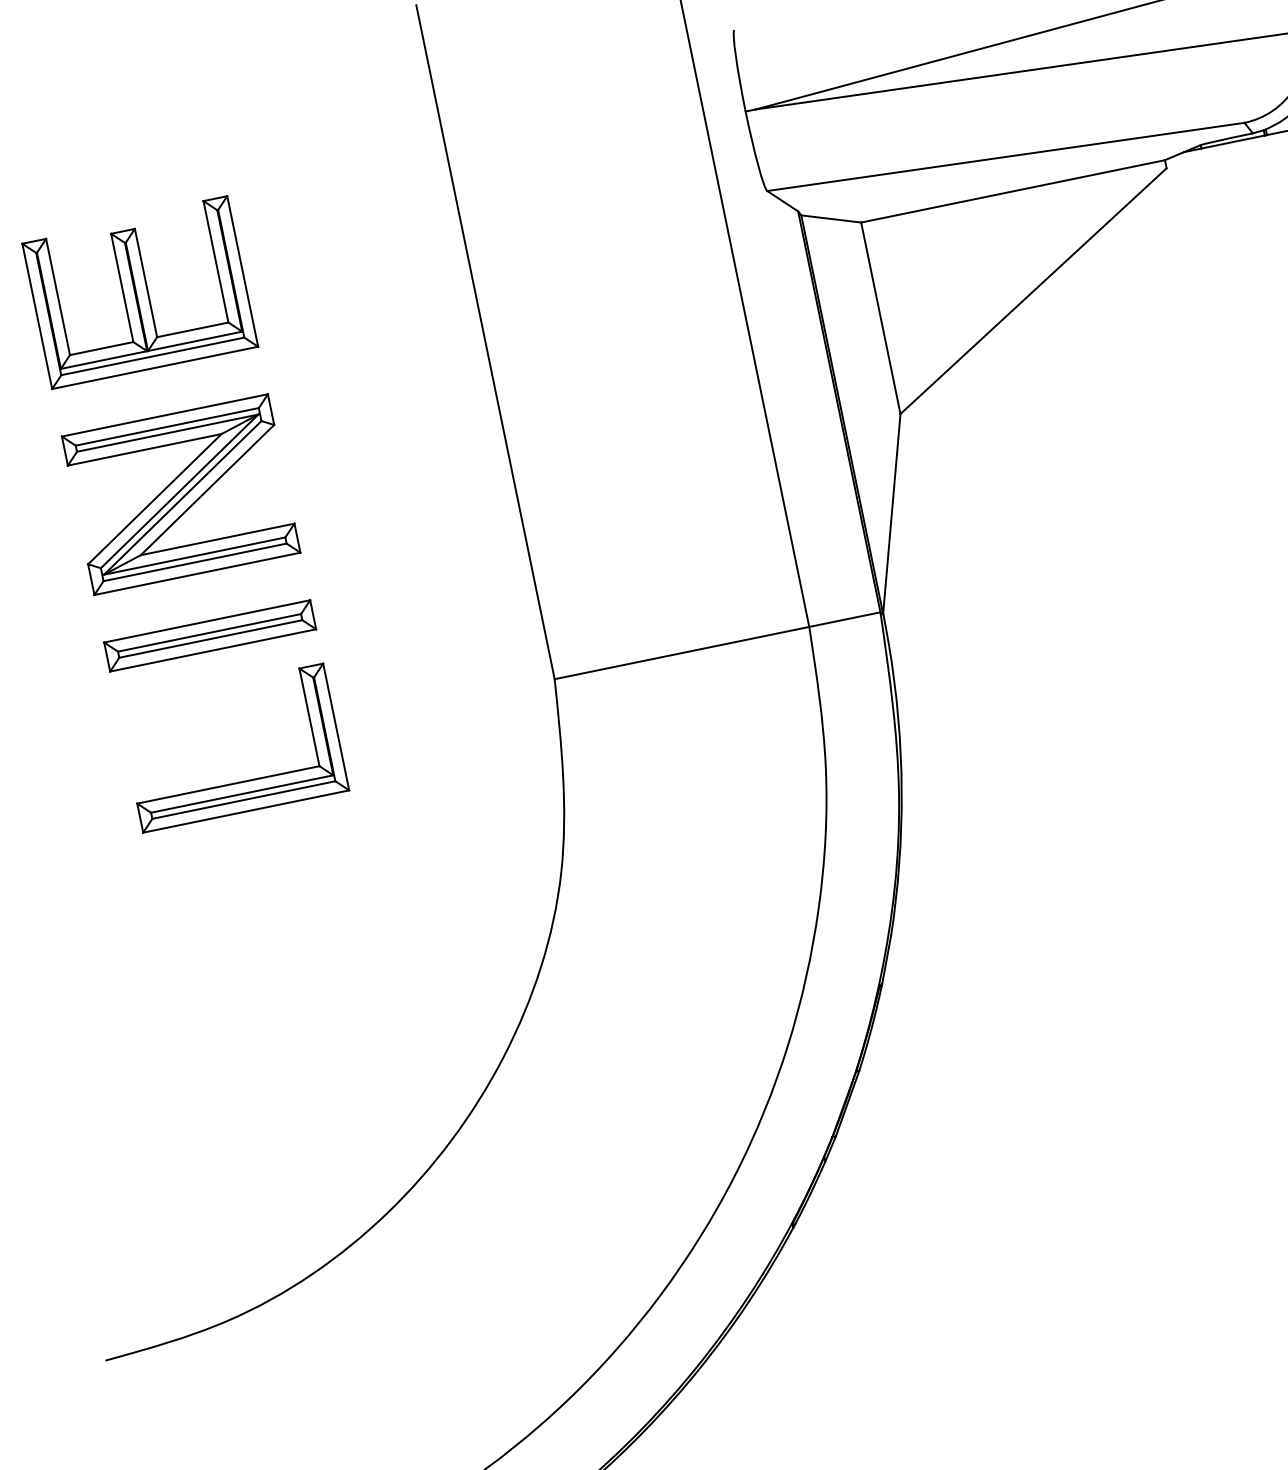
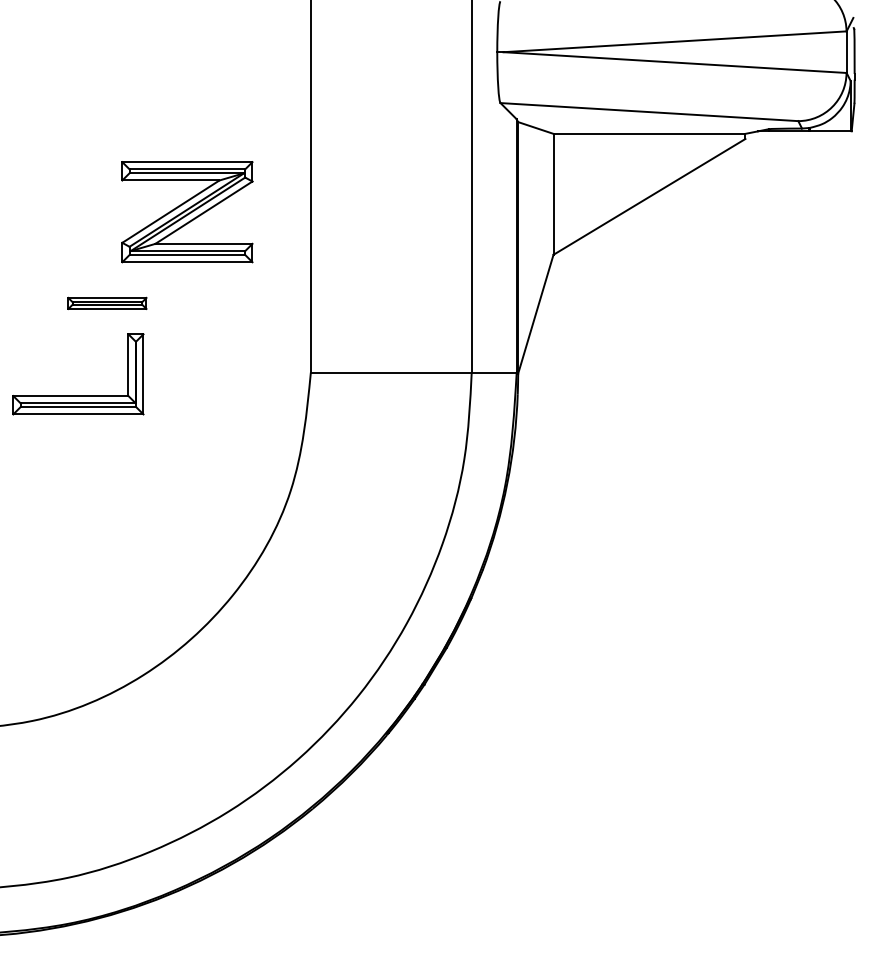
part: (139, 292) -> (107, 86), removed
part: (181, 495) -> (187, 212), moved
part: (210, 635) -> (107, 303), size x0.6
part: (240, 781) -> (78, 395), moved

